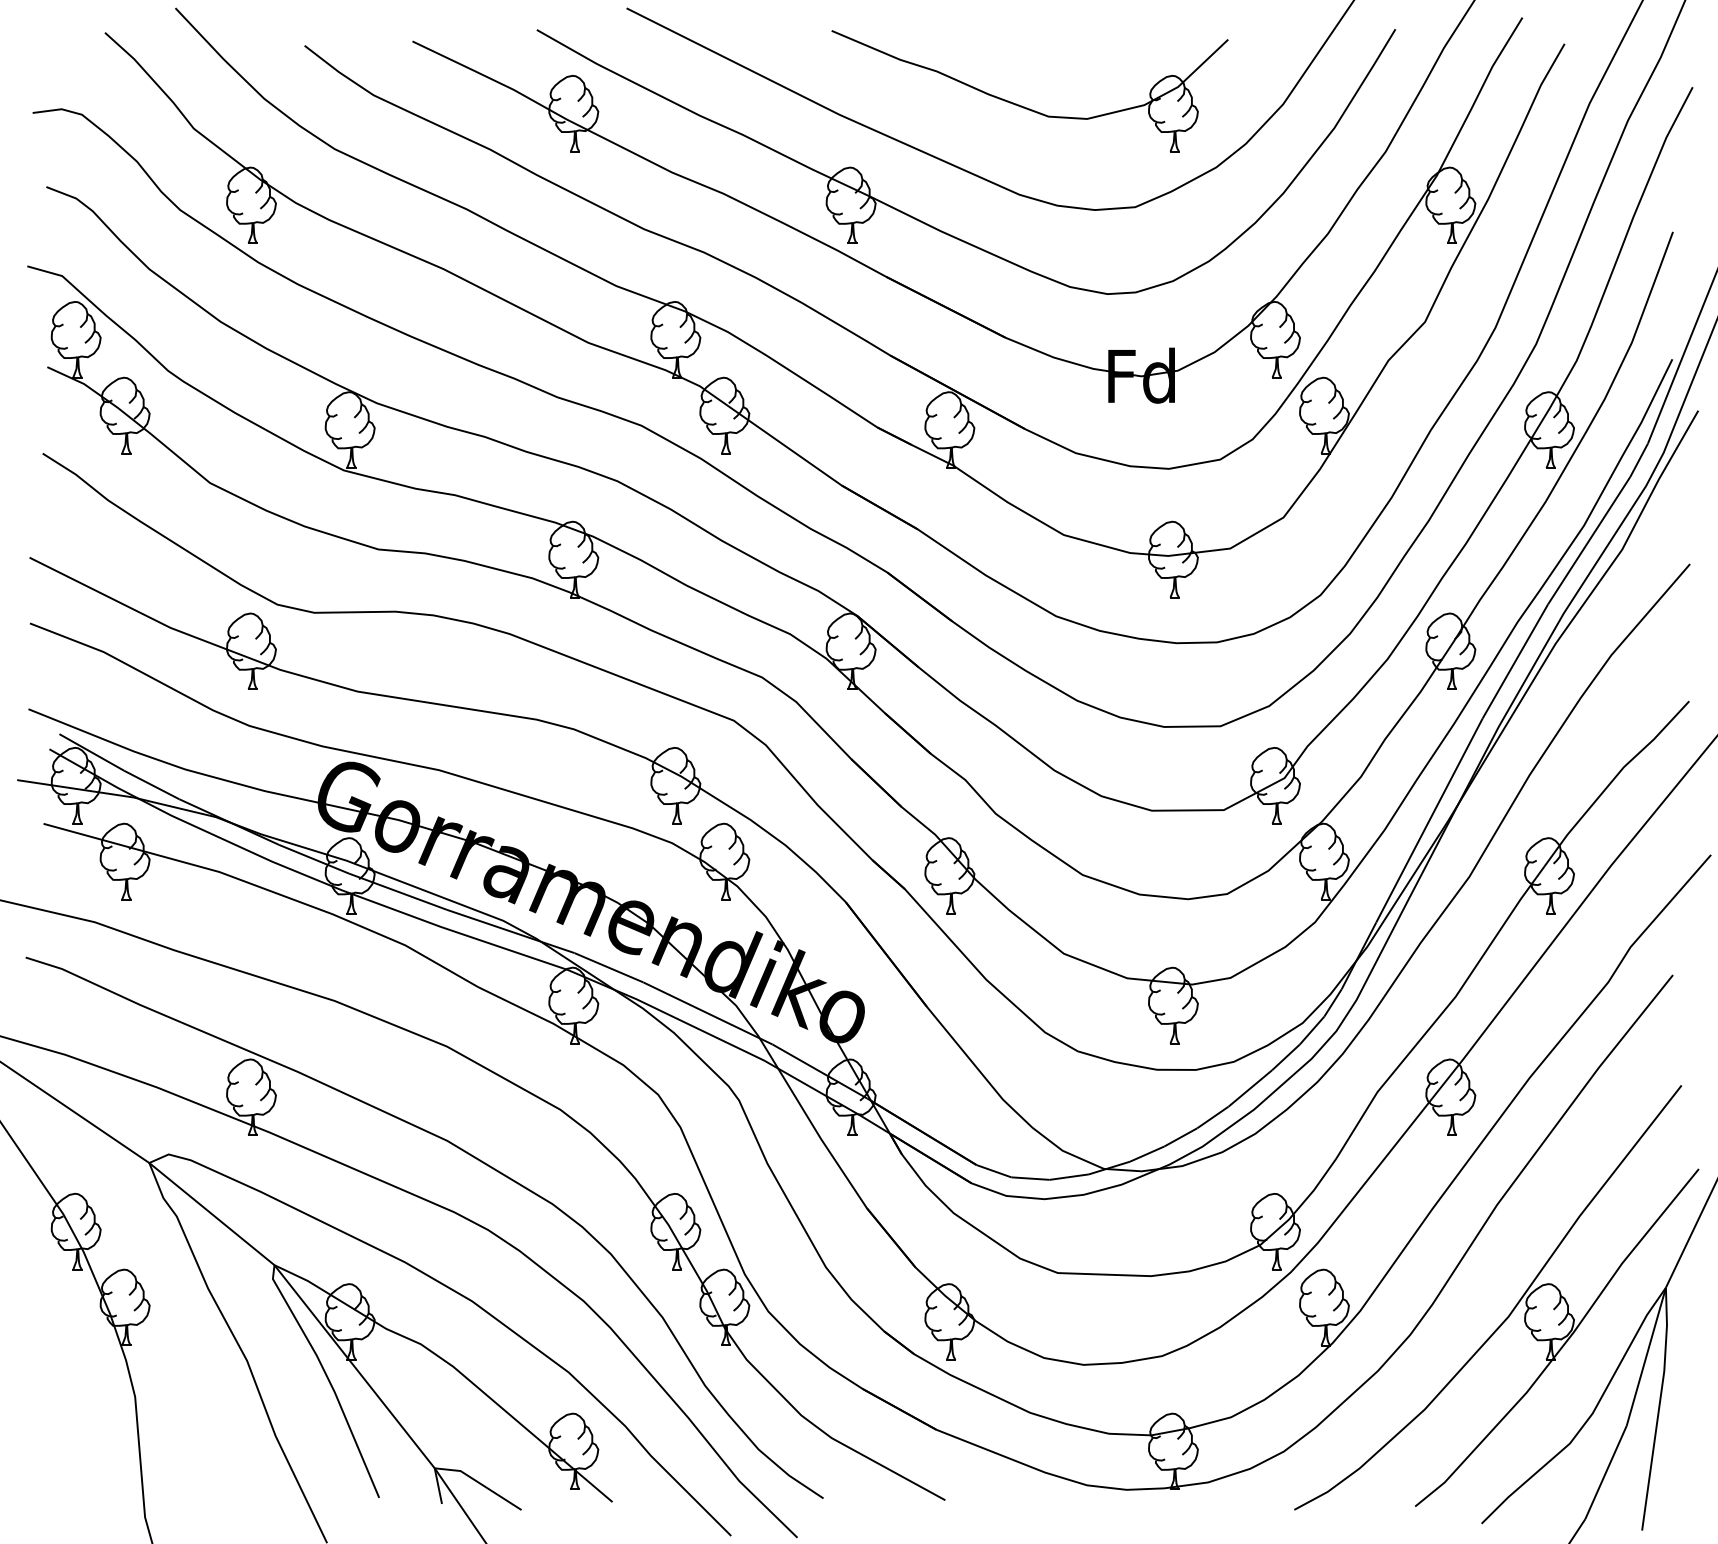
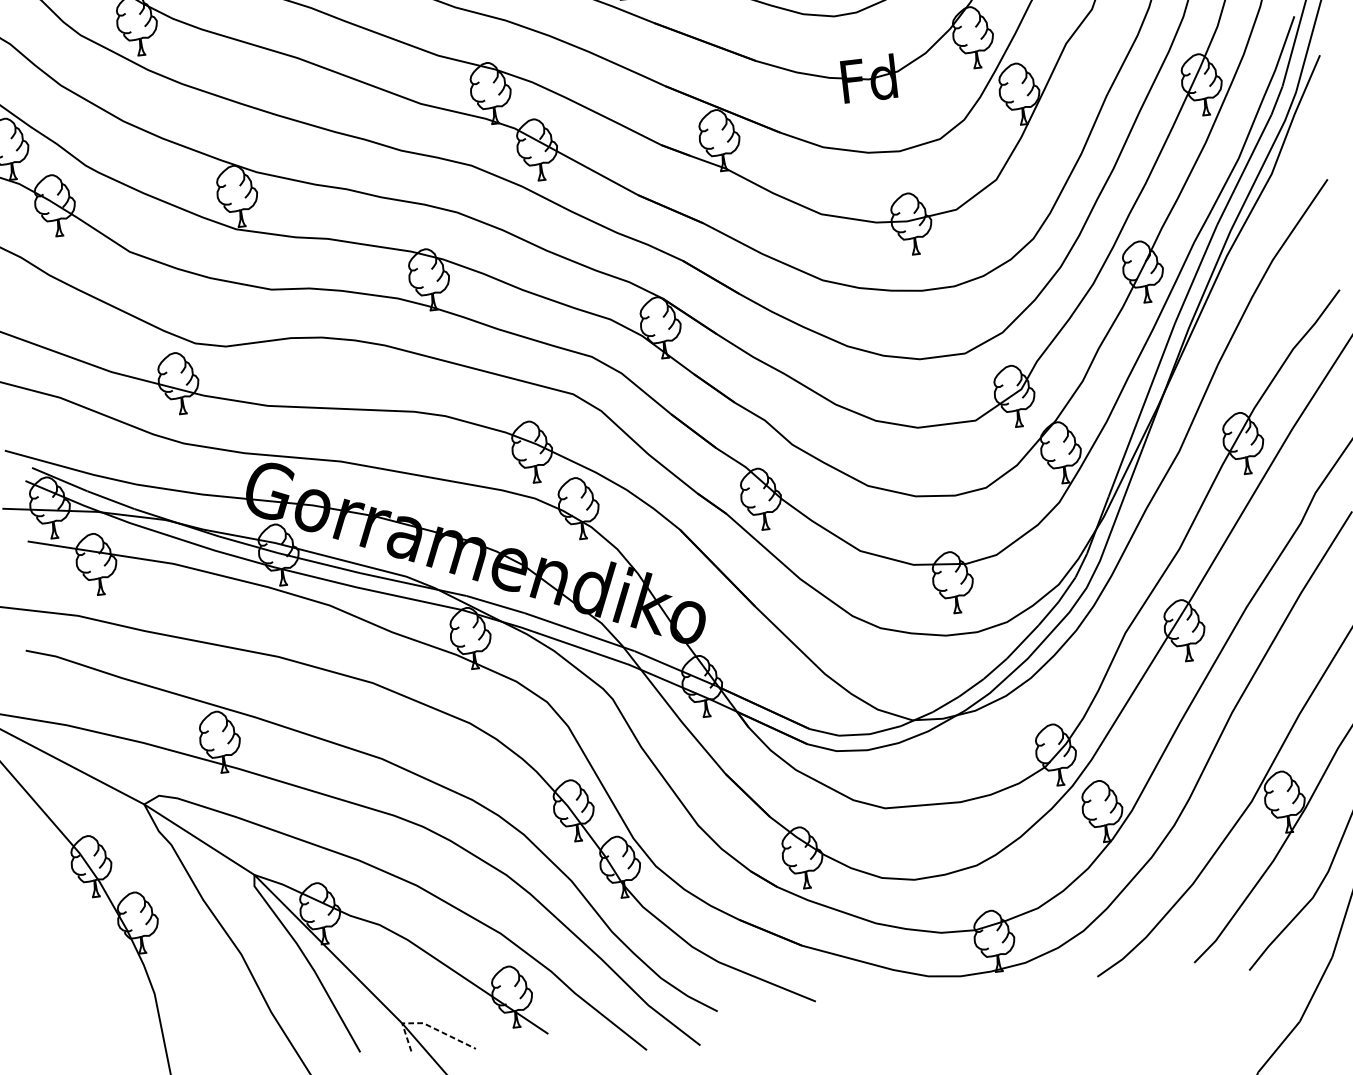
line: (463, 1473) -> (425, 1024), solid -> dashed

